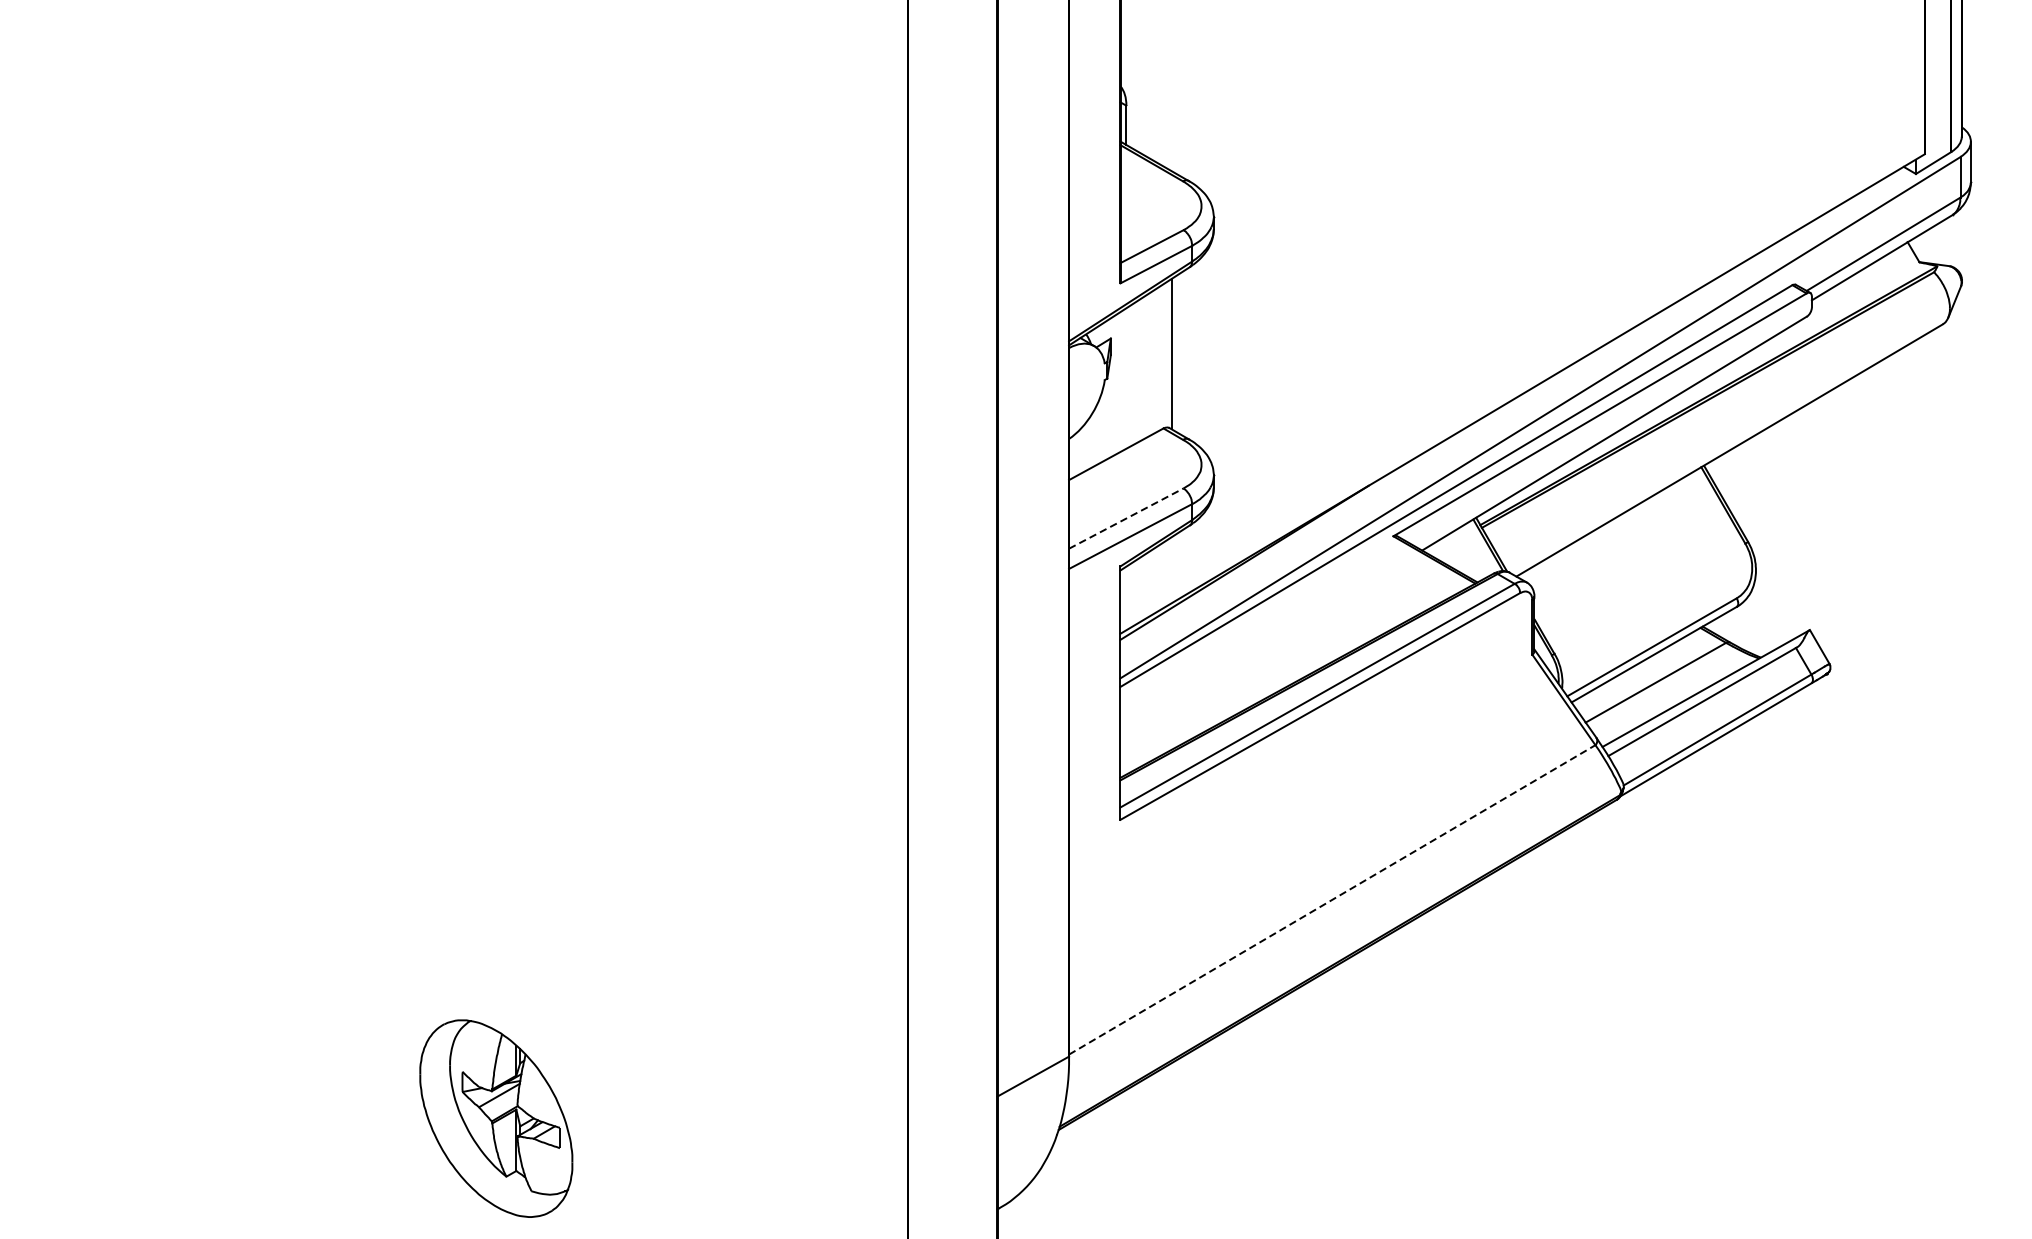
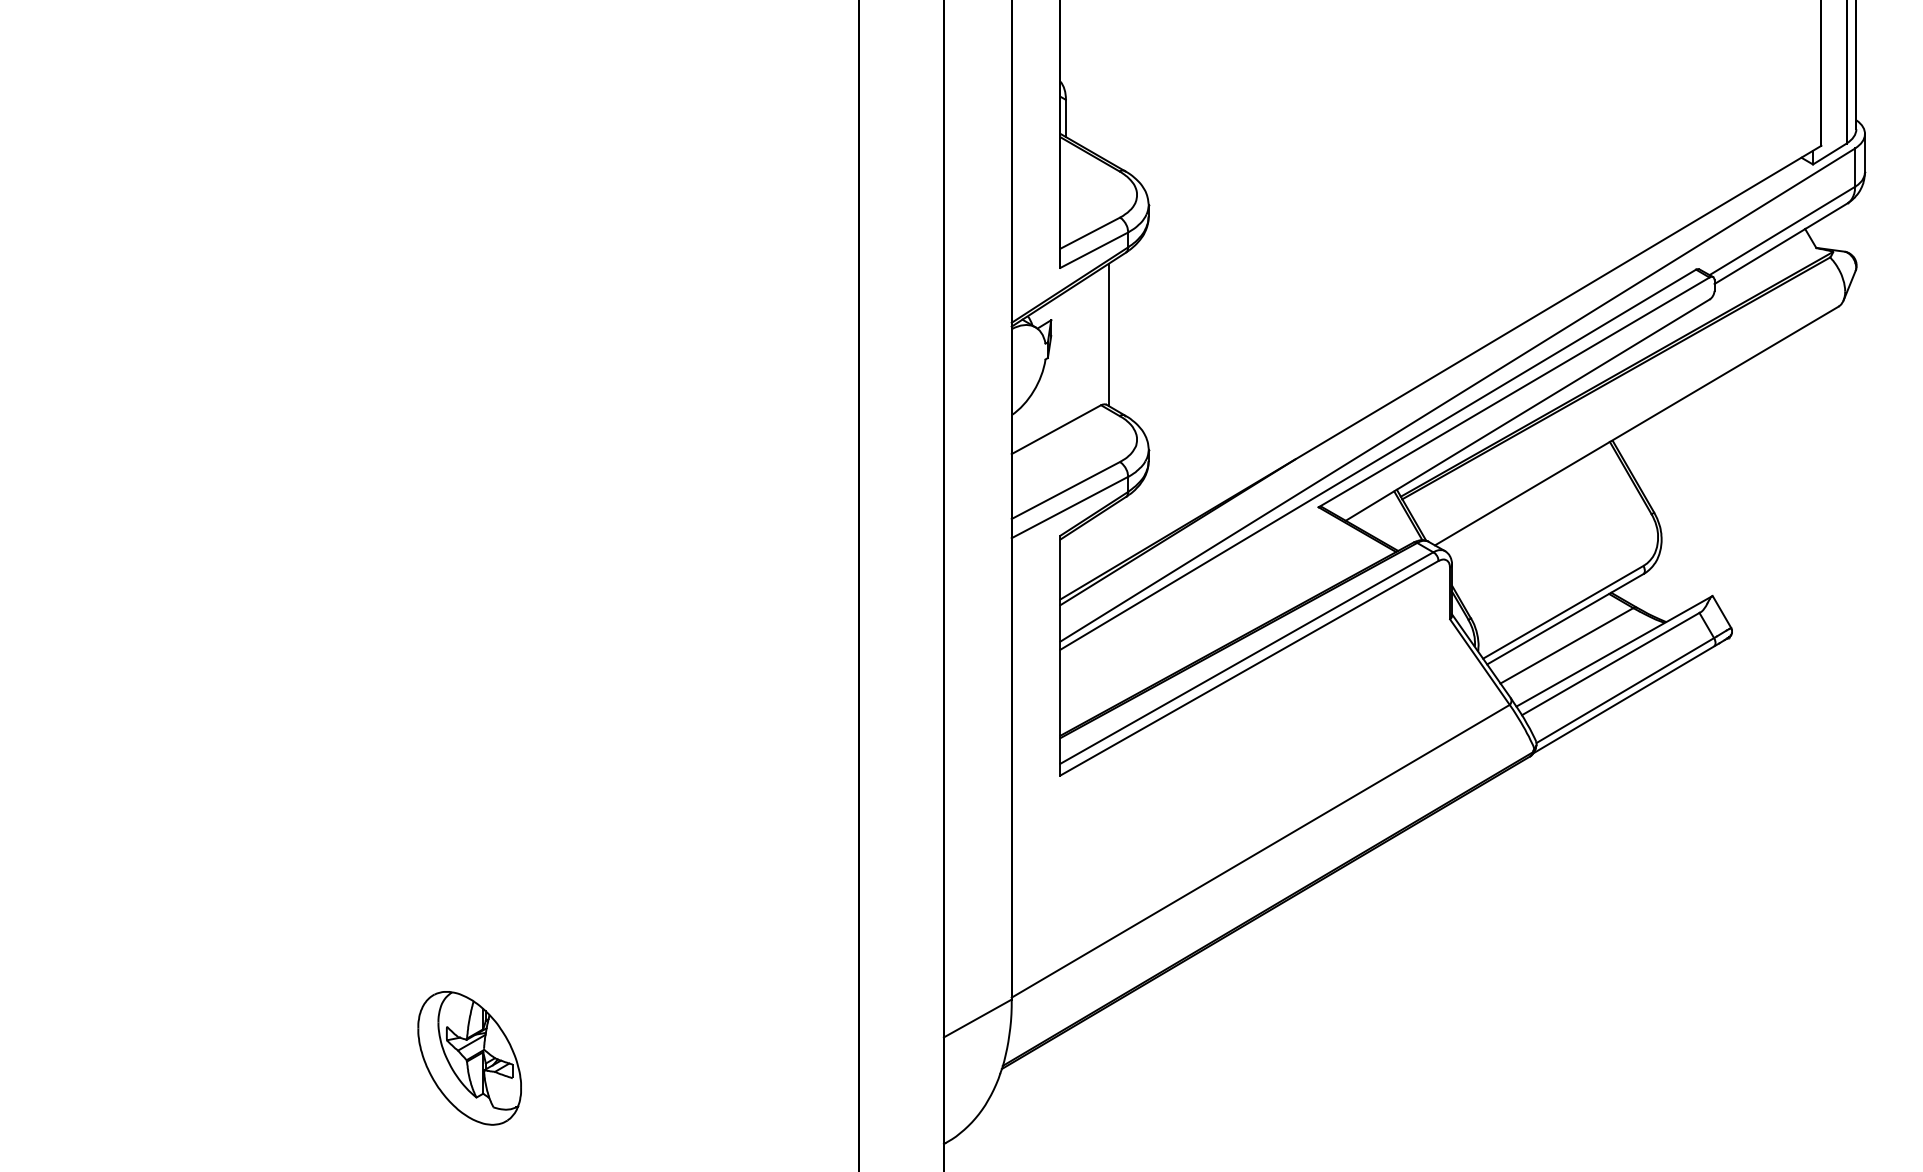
line: (1126, 518) -> (1066, 490), dashed -> solid
line: (1332, 900) -> (1260, 851), dashed -> solid
part: (496, 1118) -> (469, 1058), size x0.71

